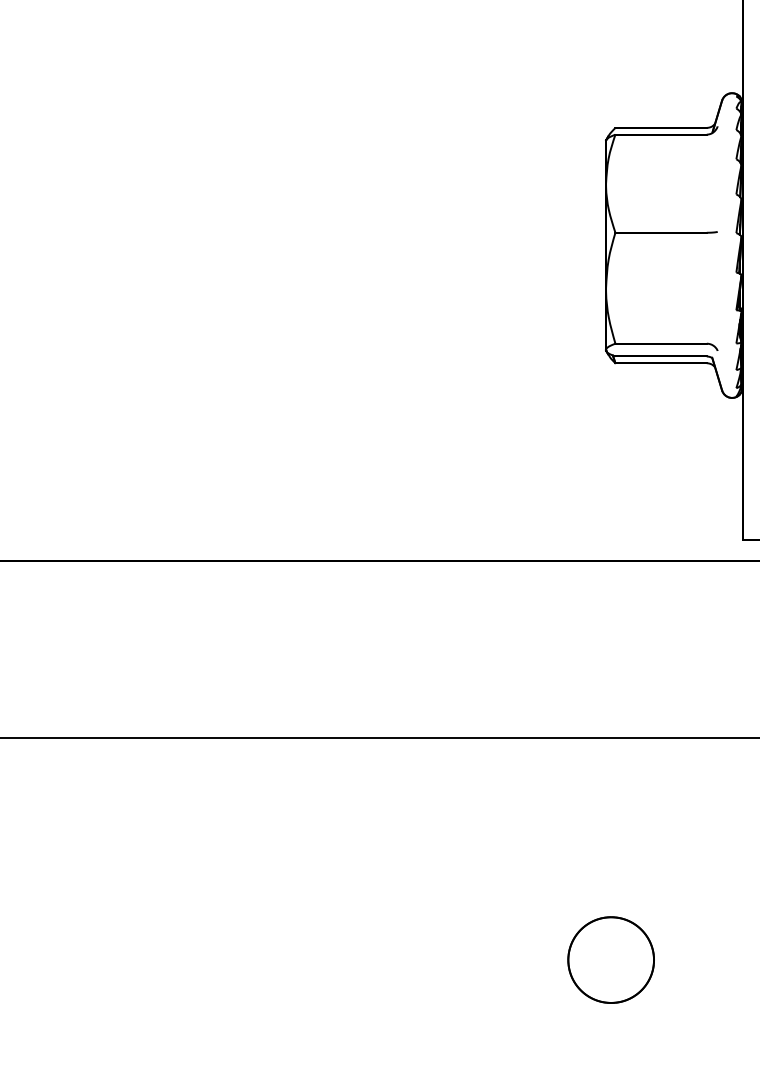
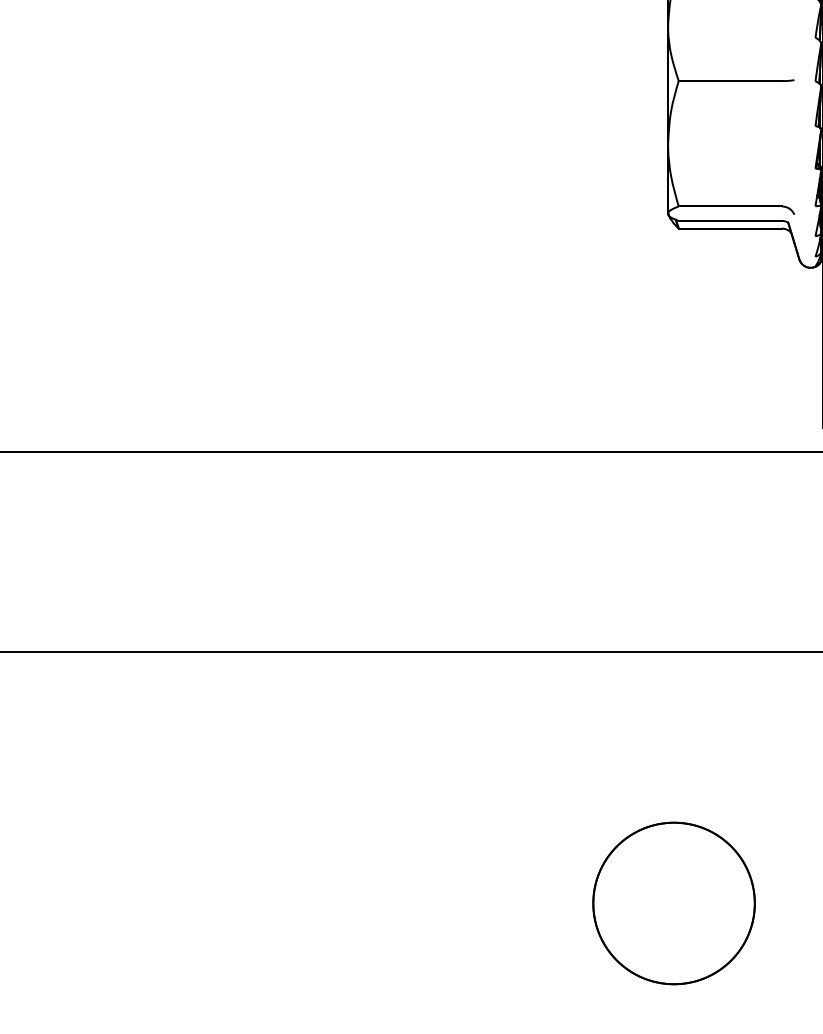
part: (610, 959) -> (673, 902), size x1.67

